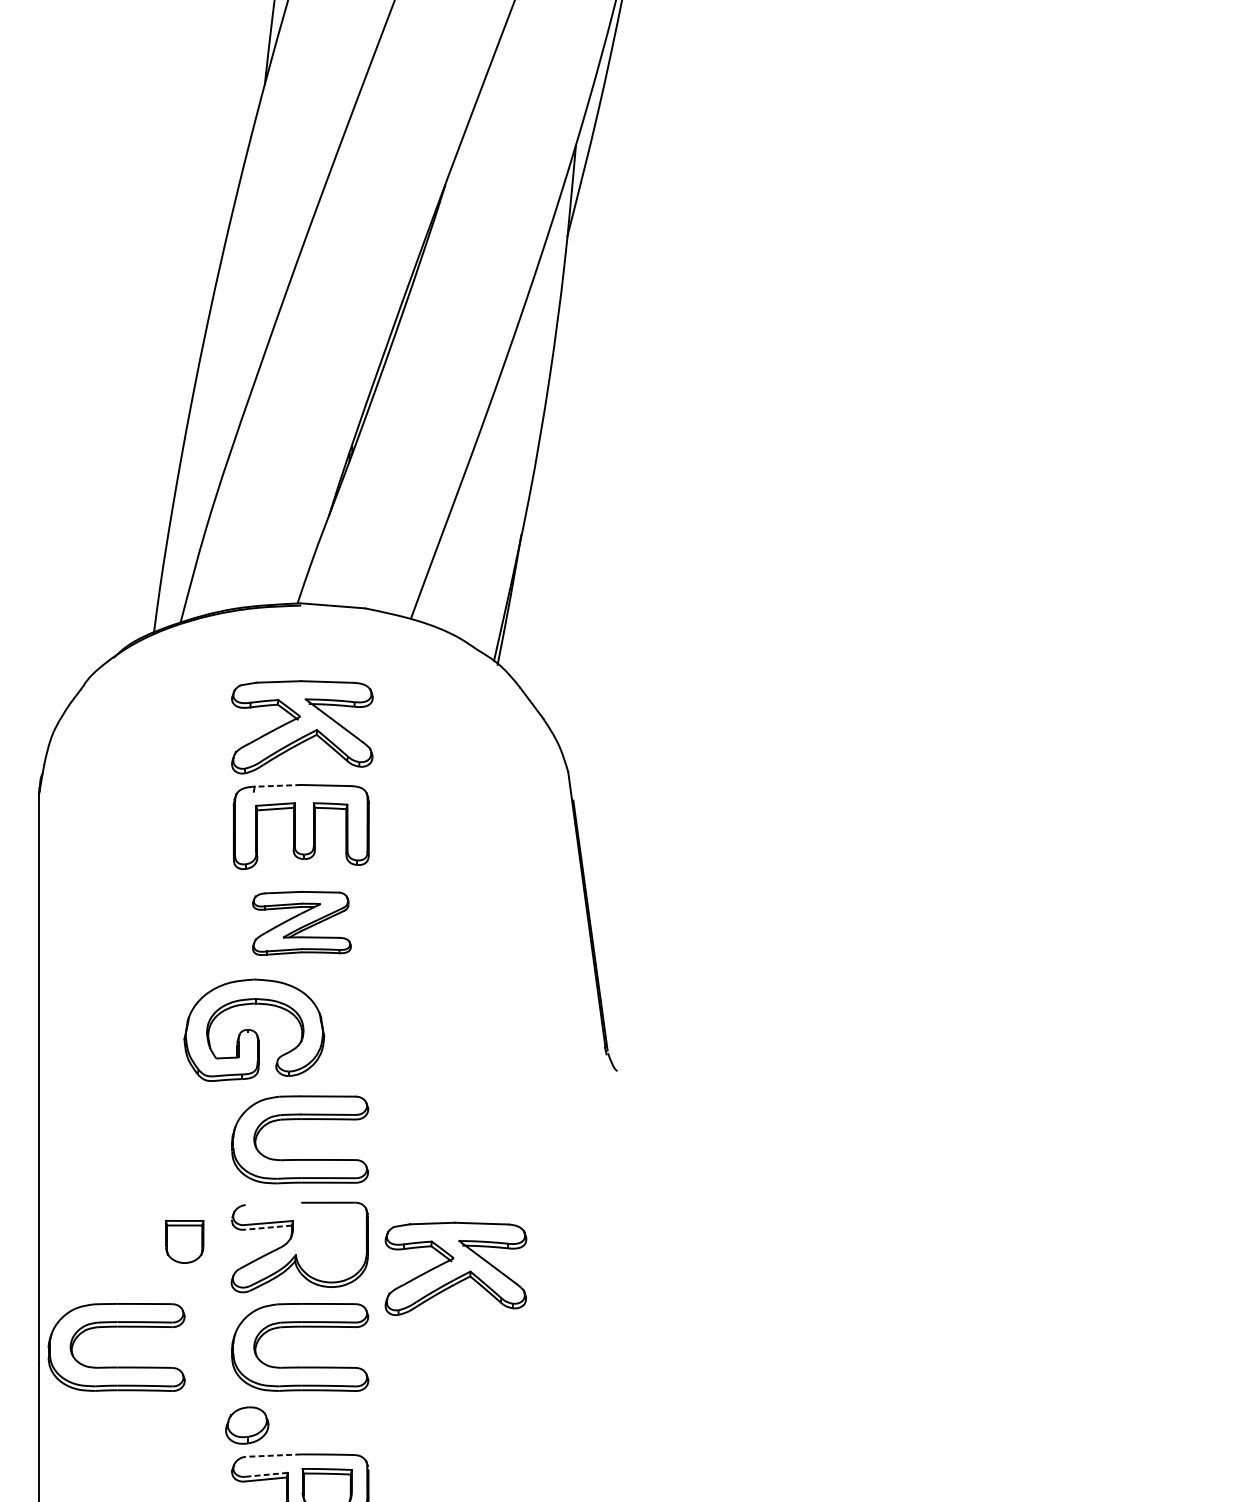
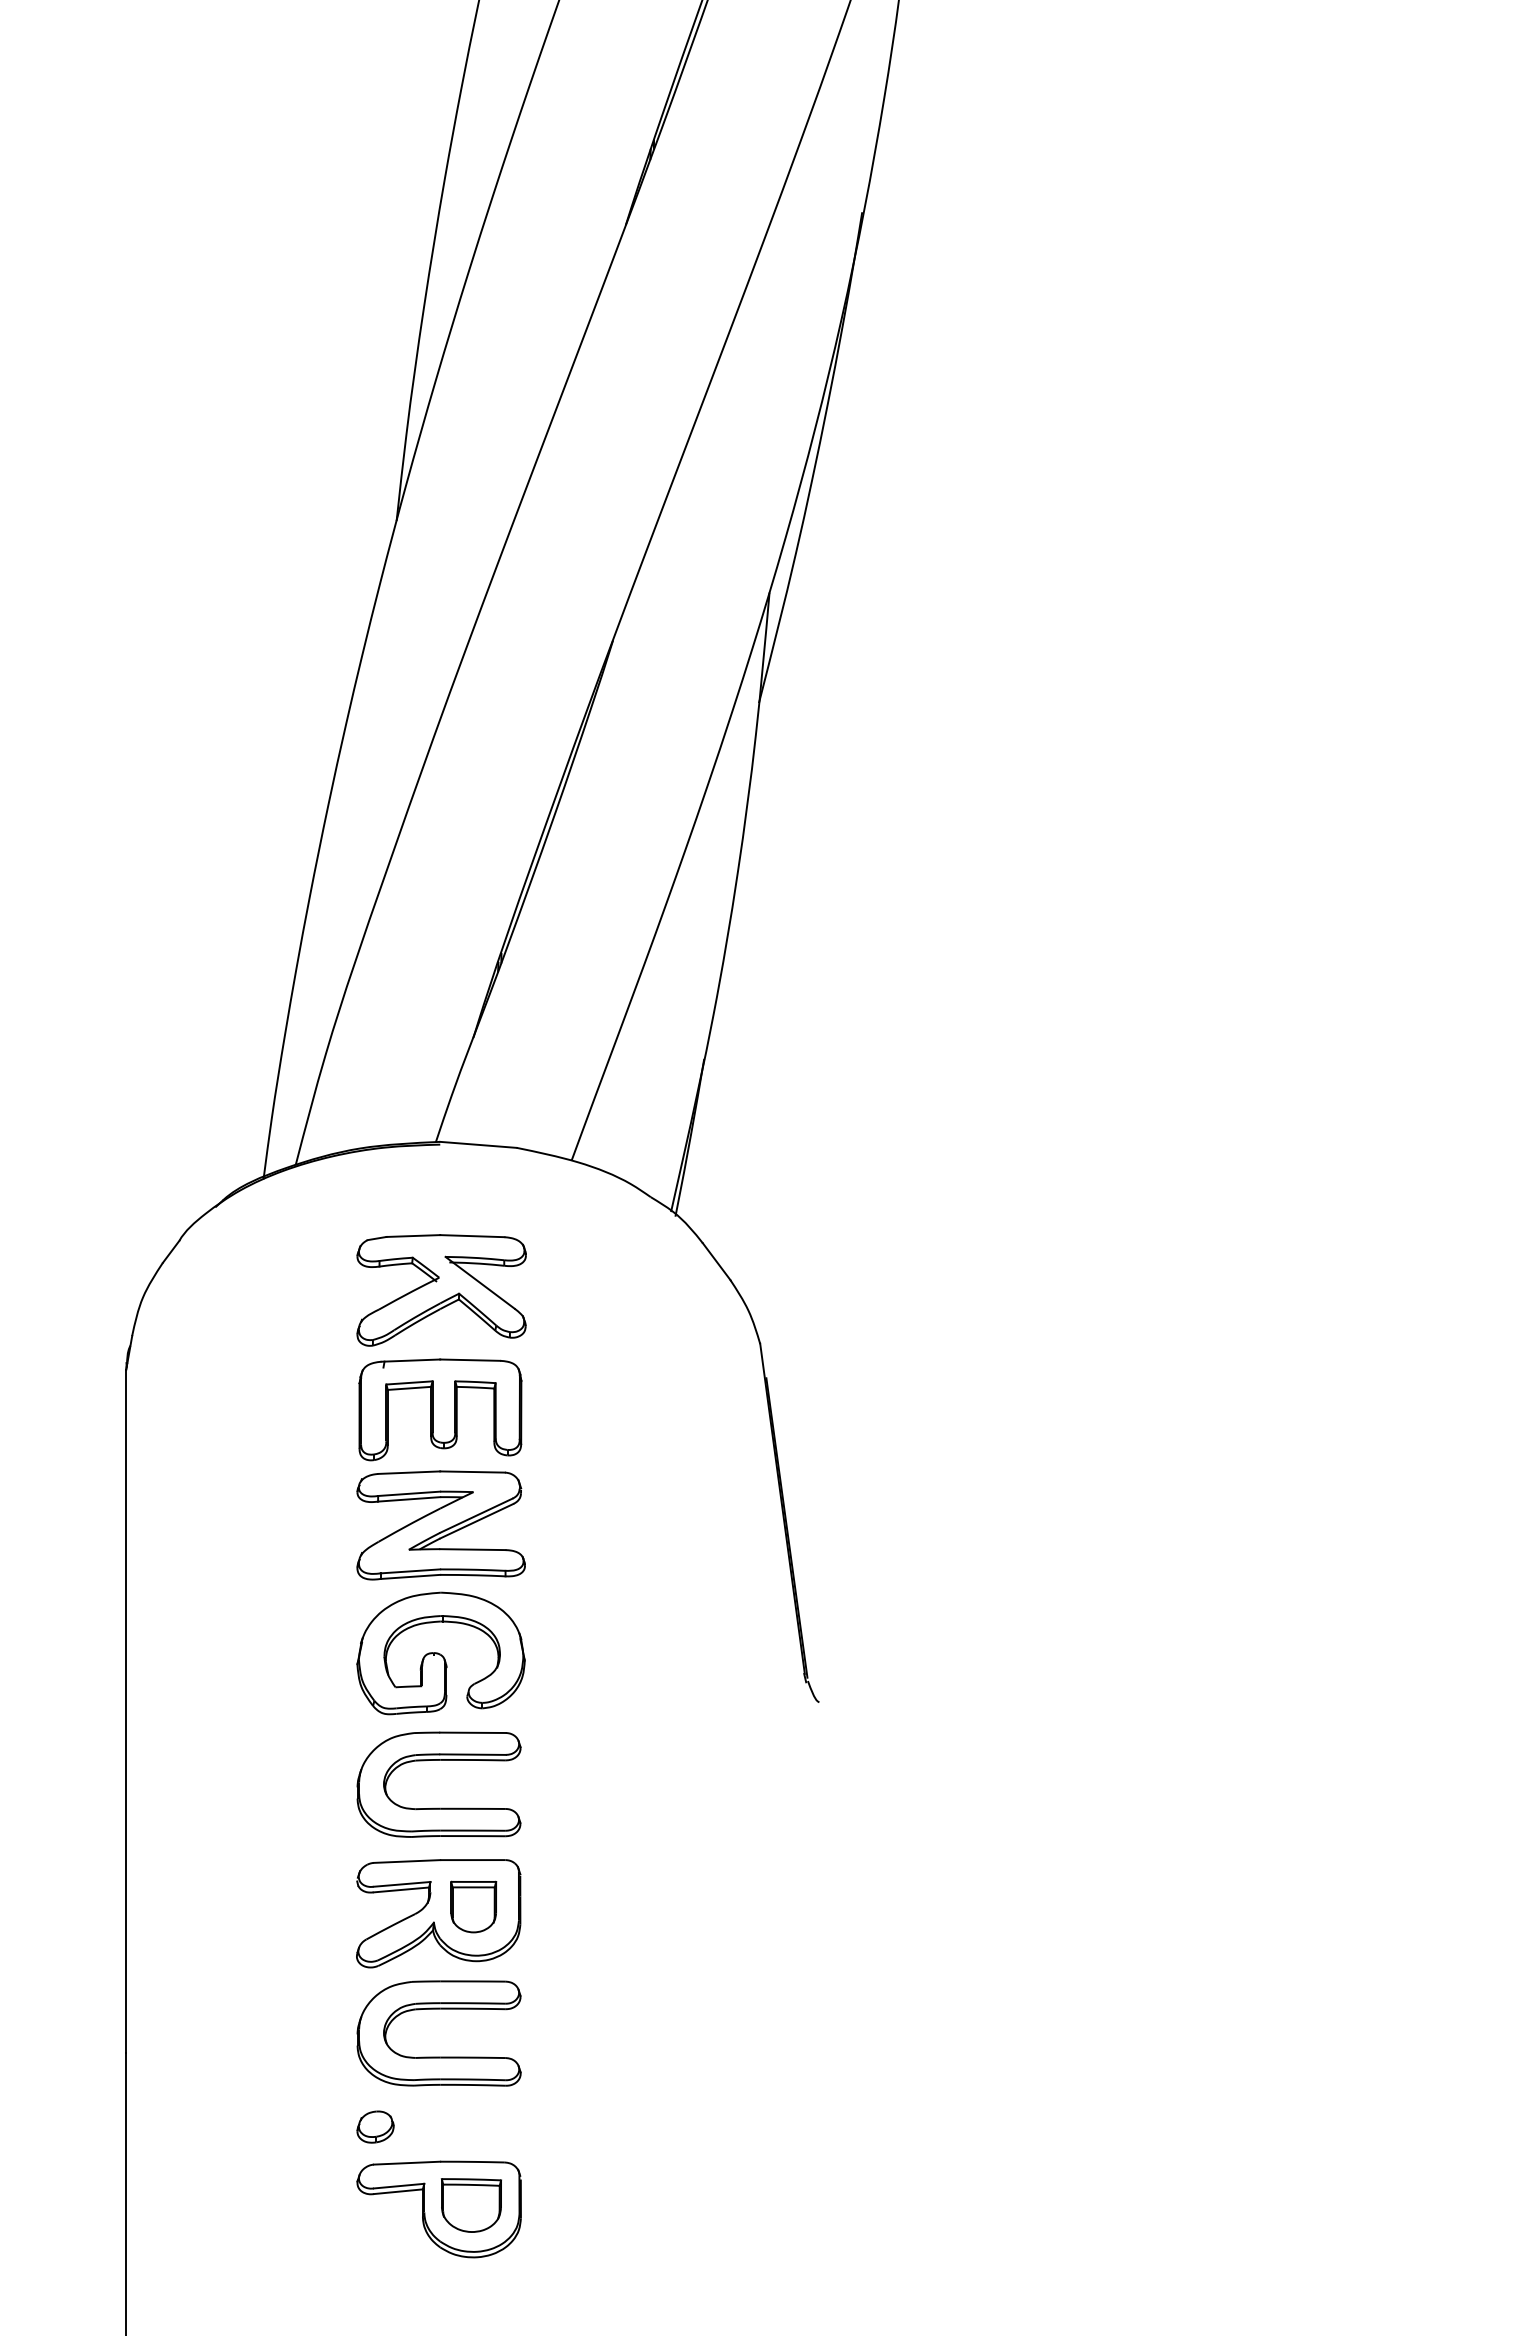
line: (276, 785) -> (410, 1360), dashed -> solid
part: (301, 923) -> (440, 1525), size x1.43
part: (253, 1030) -> (440, 1653), moved
line: (273, 1203) -> (406, 1861), added
line: (268, 1227) -> (401, 1889), dashed -> solid
part: (184, 1241) -> (473, 1906), moved
part: (455, 1268) -> (625, 1939), removed
part: (116, 1366) -> (218, 2056), removed
part: (247, 1425) -> (375, 2126), size x0.71
line: (273, 1455) -> (406, 2163), dashed -> solid
line: (266, 1475) -> (398, 2186), dashed -> solid

